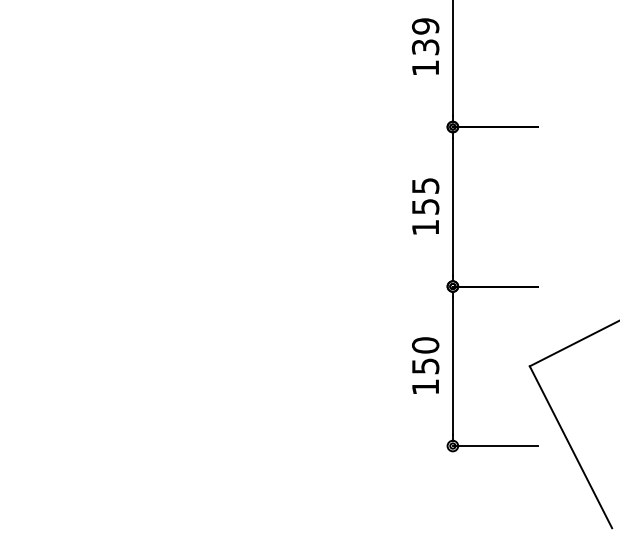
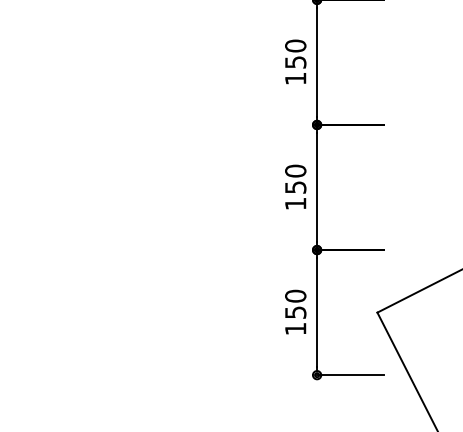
text: (425, 36) -> (295, 53), 139 -> 150
text: (425, 185) -> (295, 170), 155 -> 150

